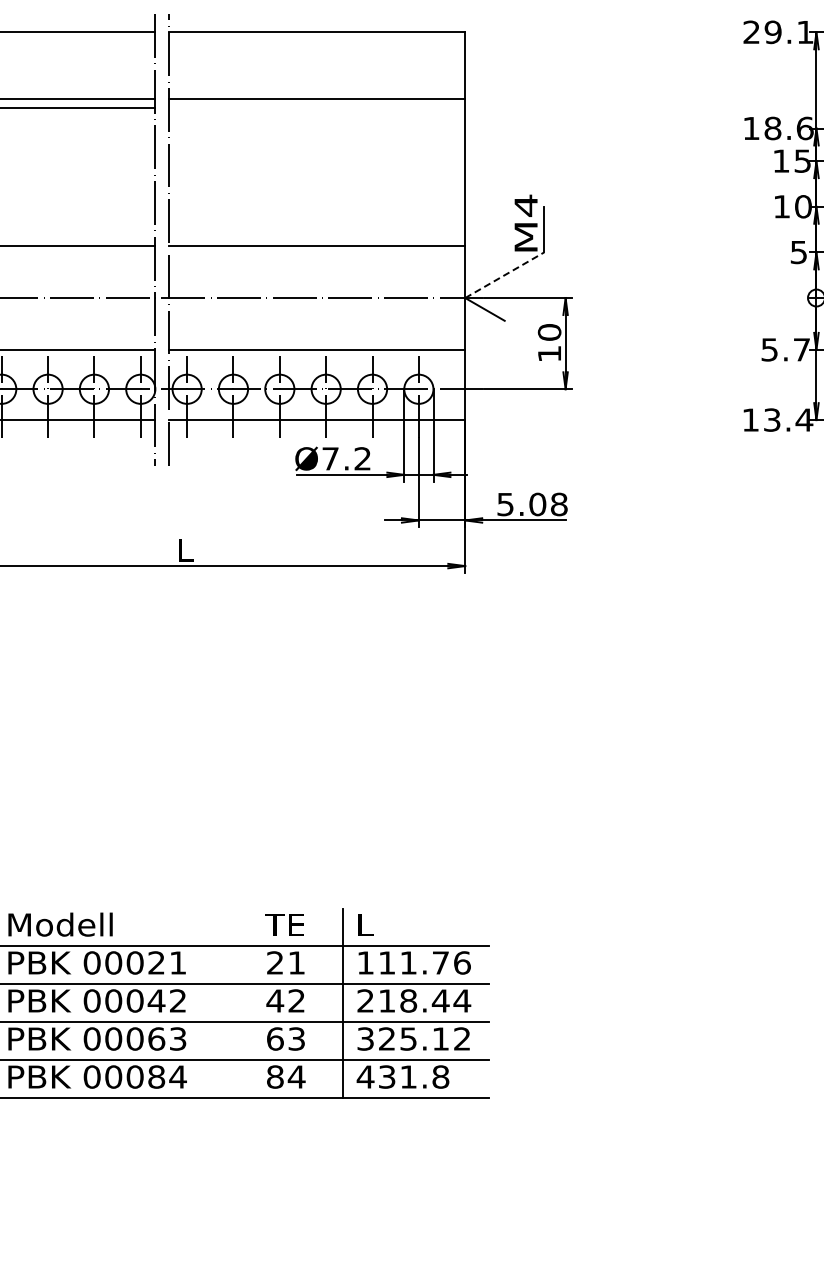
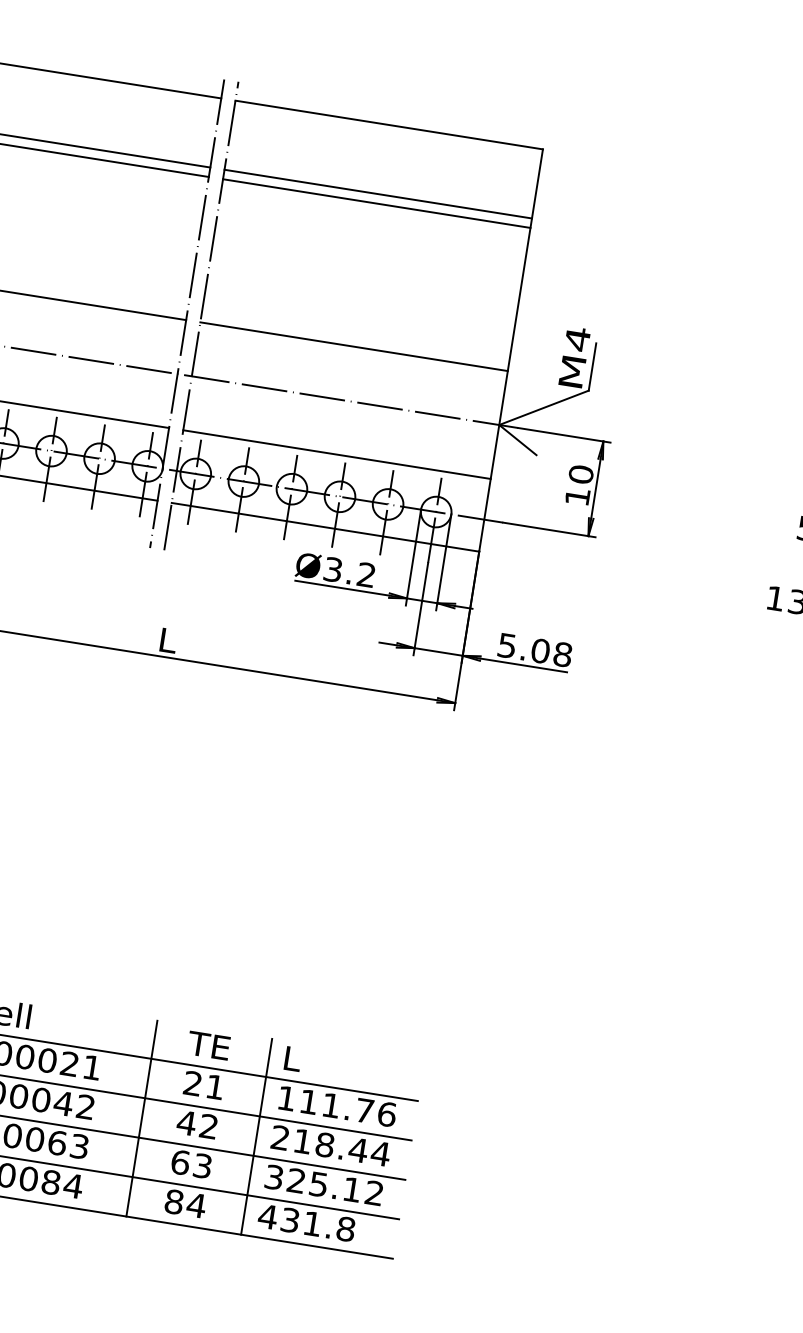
line: (316, 108) -> (376, 203), added
line: (504, 275) -> (543, 408), dashed -> solid
text: (330, 458) -> (333, 569), Ø7.2 -> Ø3.2
line: (232, 1003) -> (141, 1118), added

